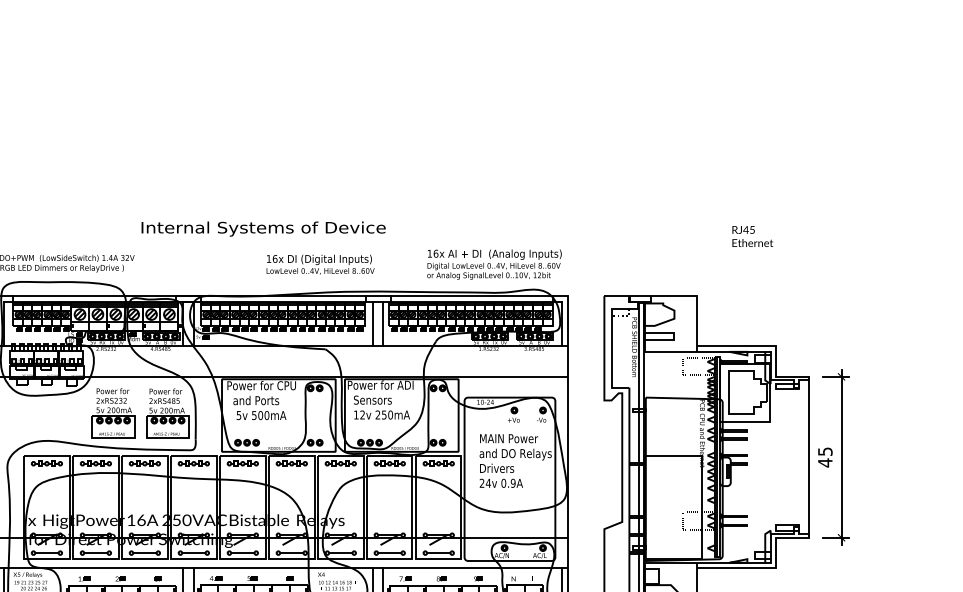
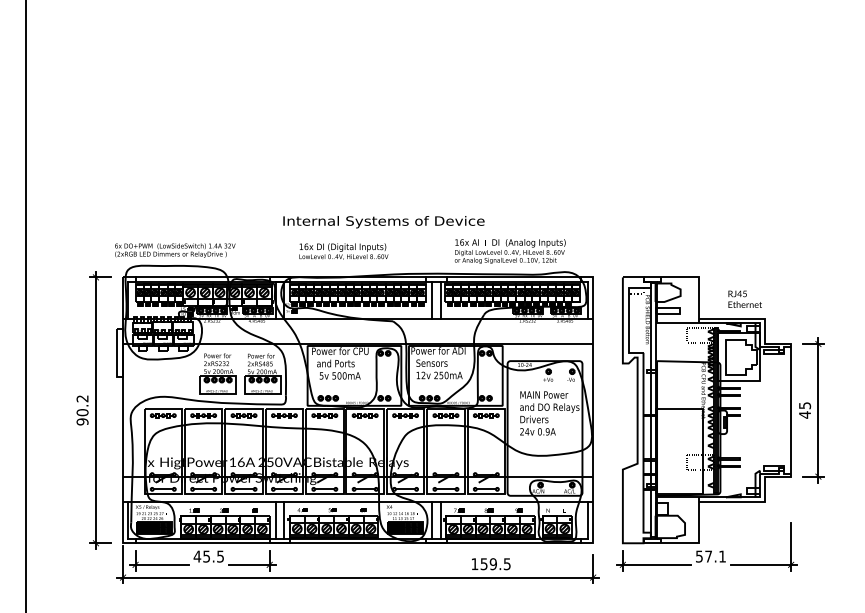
text: (263, 229) -> (383, 222), moved
text: (751, 235) -> (744, 298), moved
text: (320, 264) -> (343, 251), moved
text: (493, 264) -> (509, 251), moved

